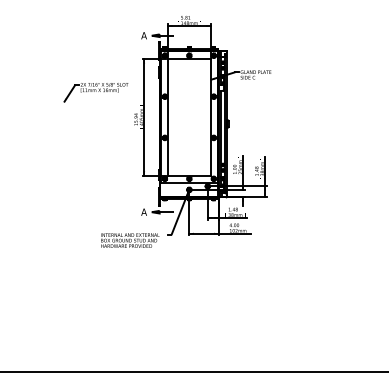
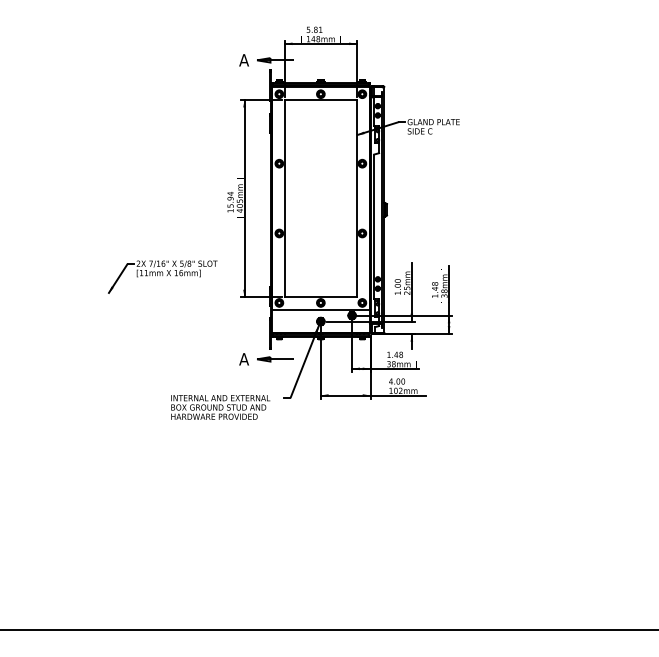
part: (95, 92) -> (161, 276), moved

